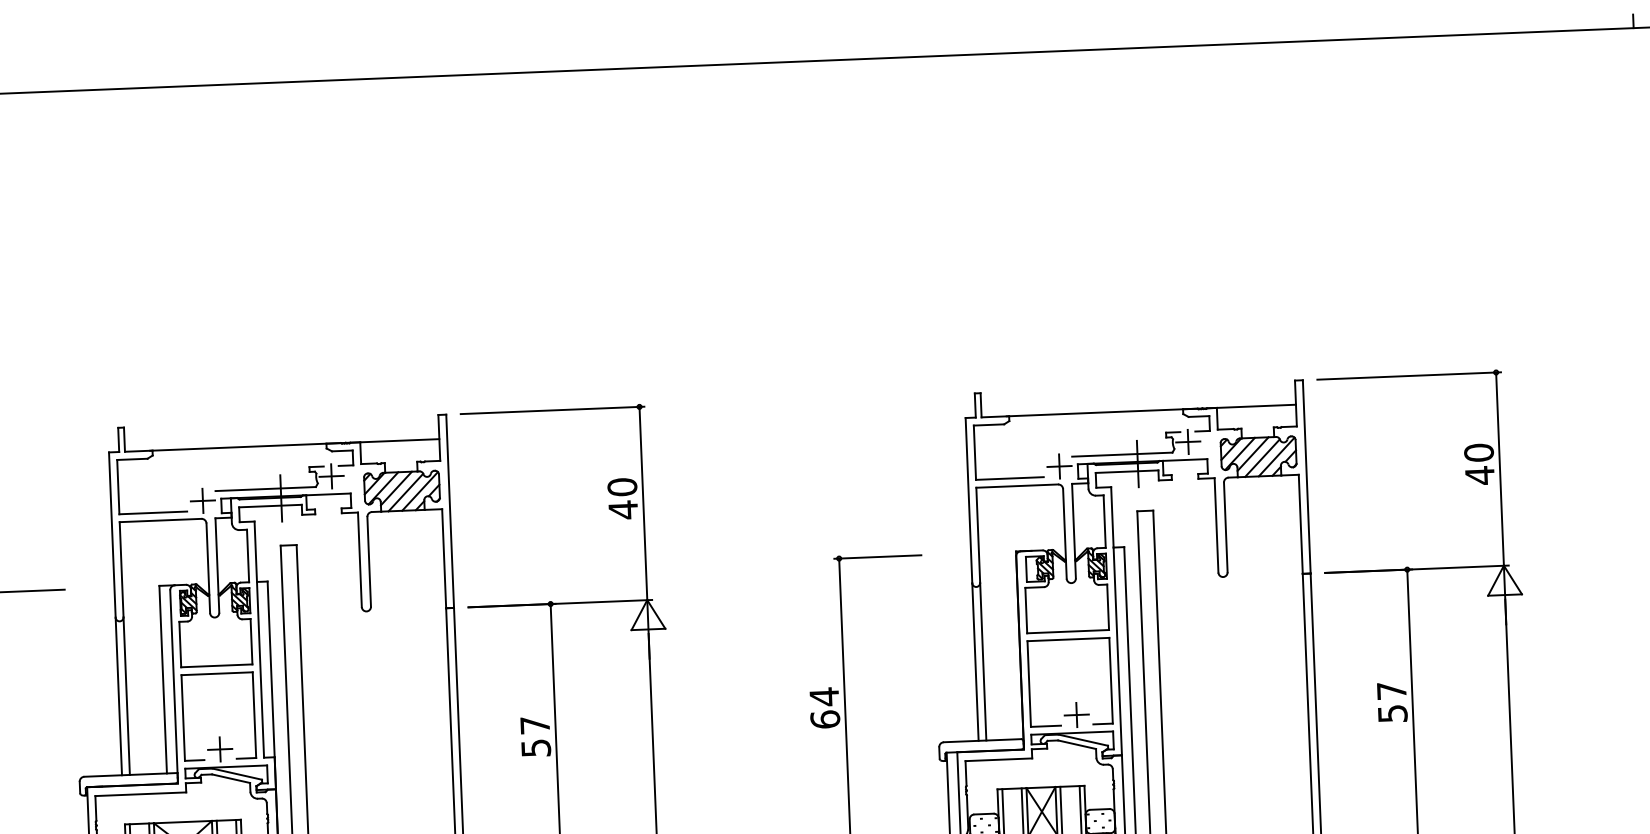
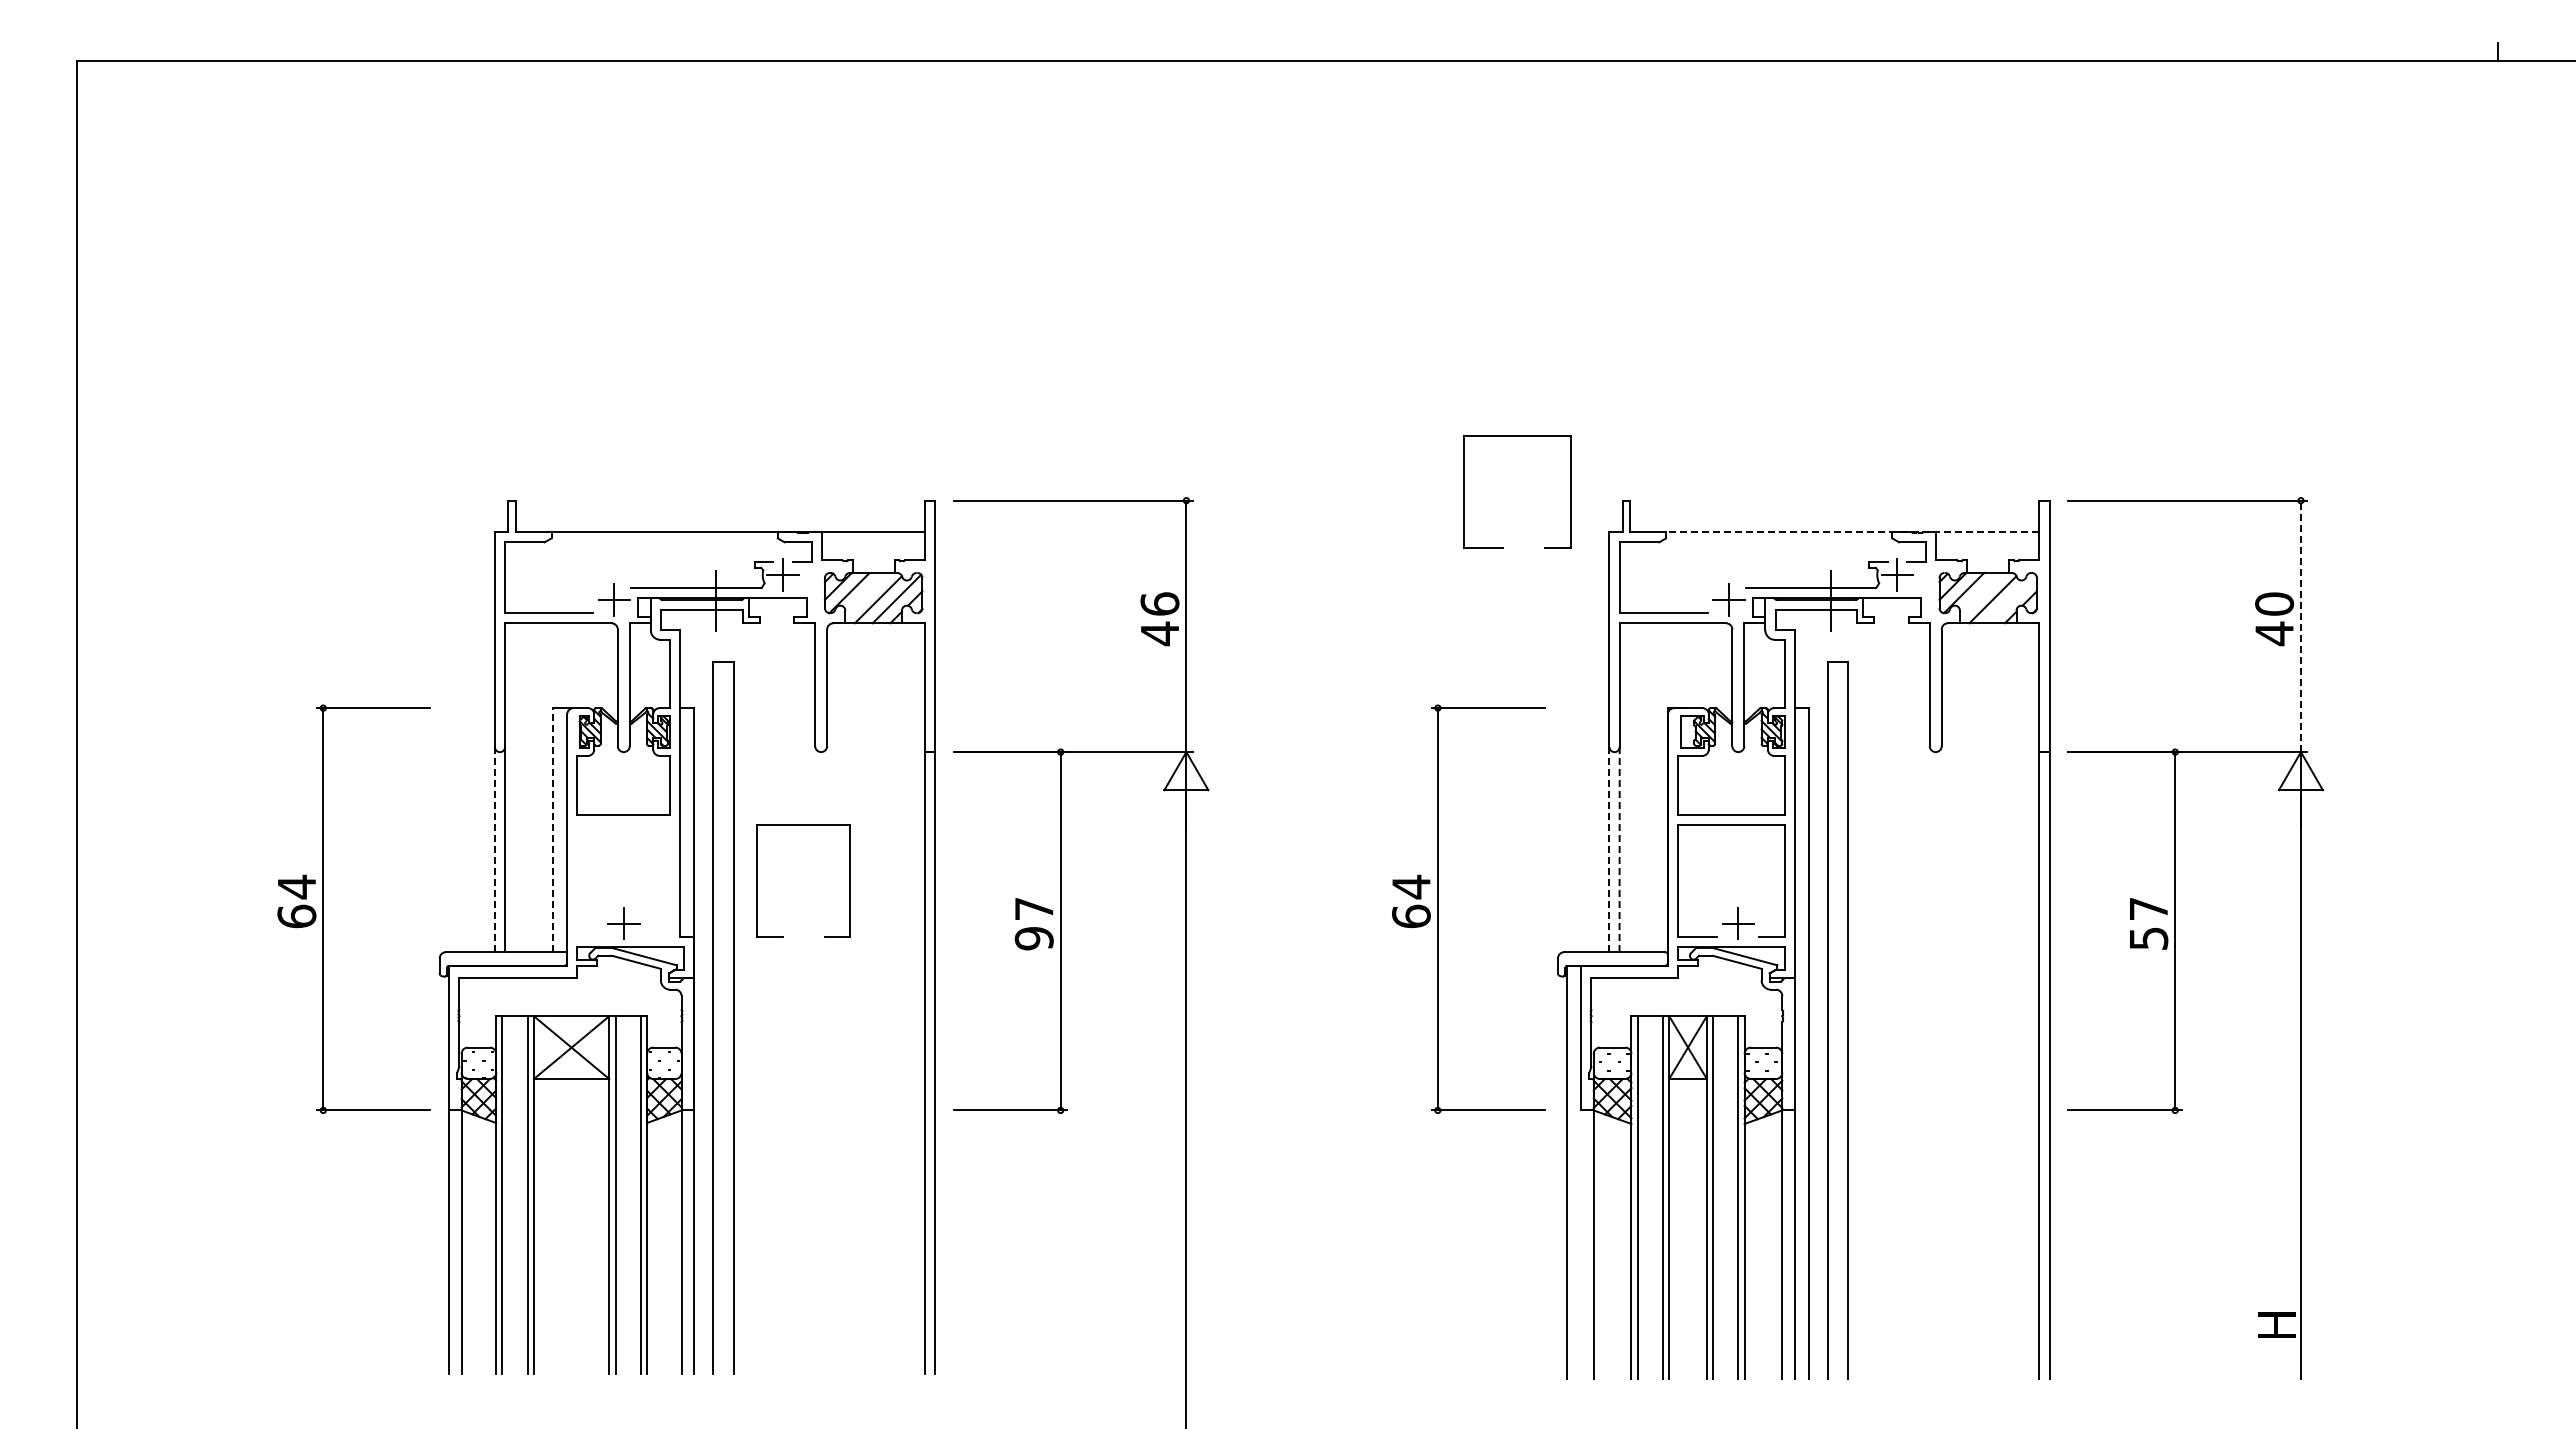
part: (852, 391) -> (1464, 491), added
line: (1150, 410) -> (1850, 532), solid -> dashed
line: (1252, 453) -> (1980, 593), removed
line: (1276, 456) -> (2011, 598), removed
line: (1499, 469) -> (2300, 626), solid -> dashed
text: (622, 486) -> (1159, 603), 40 -> 46
line: (396, 488) -> (866, 593), removed
line: (975, 661) -> (1609, 849), solid -> dashed
line: (983, 661) -> (1619, 849), solid -> dashed
line: (163, 679) -> (553, 829), solid -> dashed
line: (118, 696) -> (494, 849), solid -> dashed
part: (183, 717) -> (757, 880), moved
text: (535, 748) -> (1033, 938), 57 -> 97

